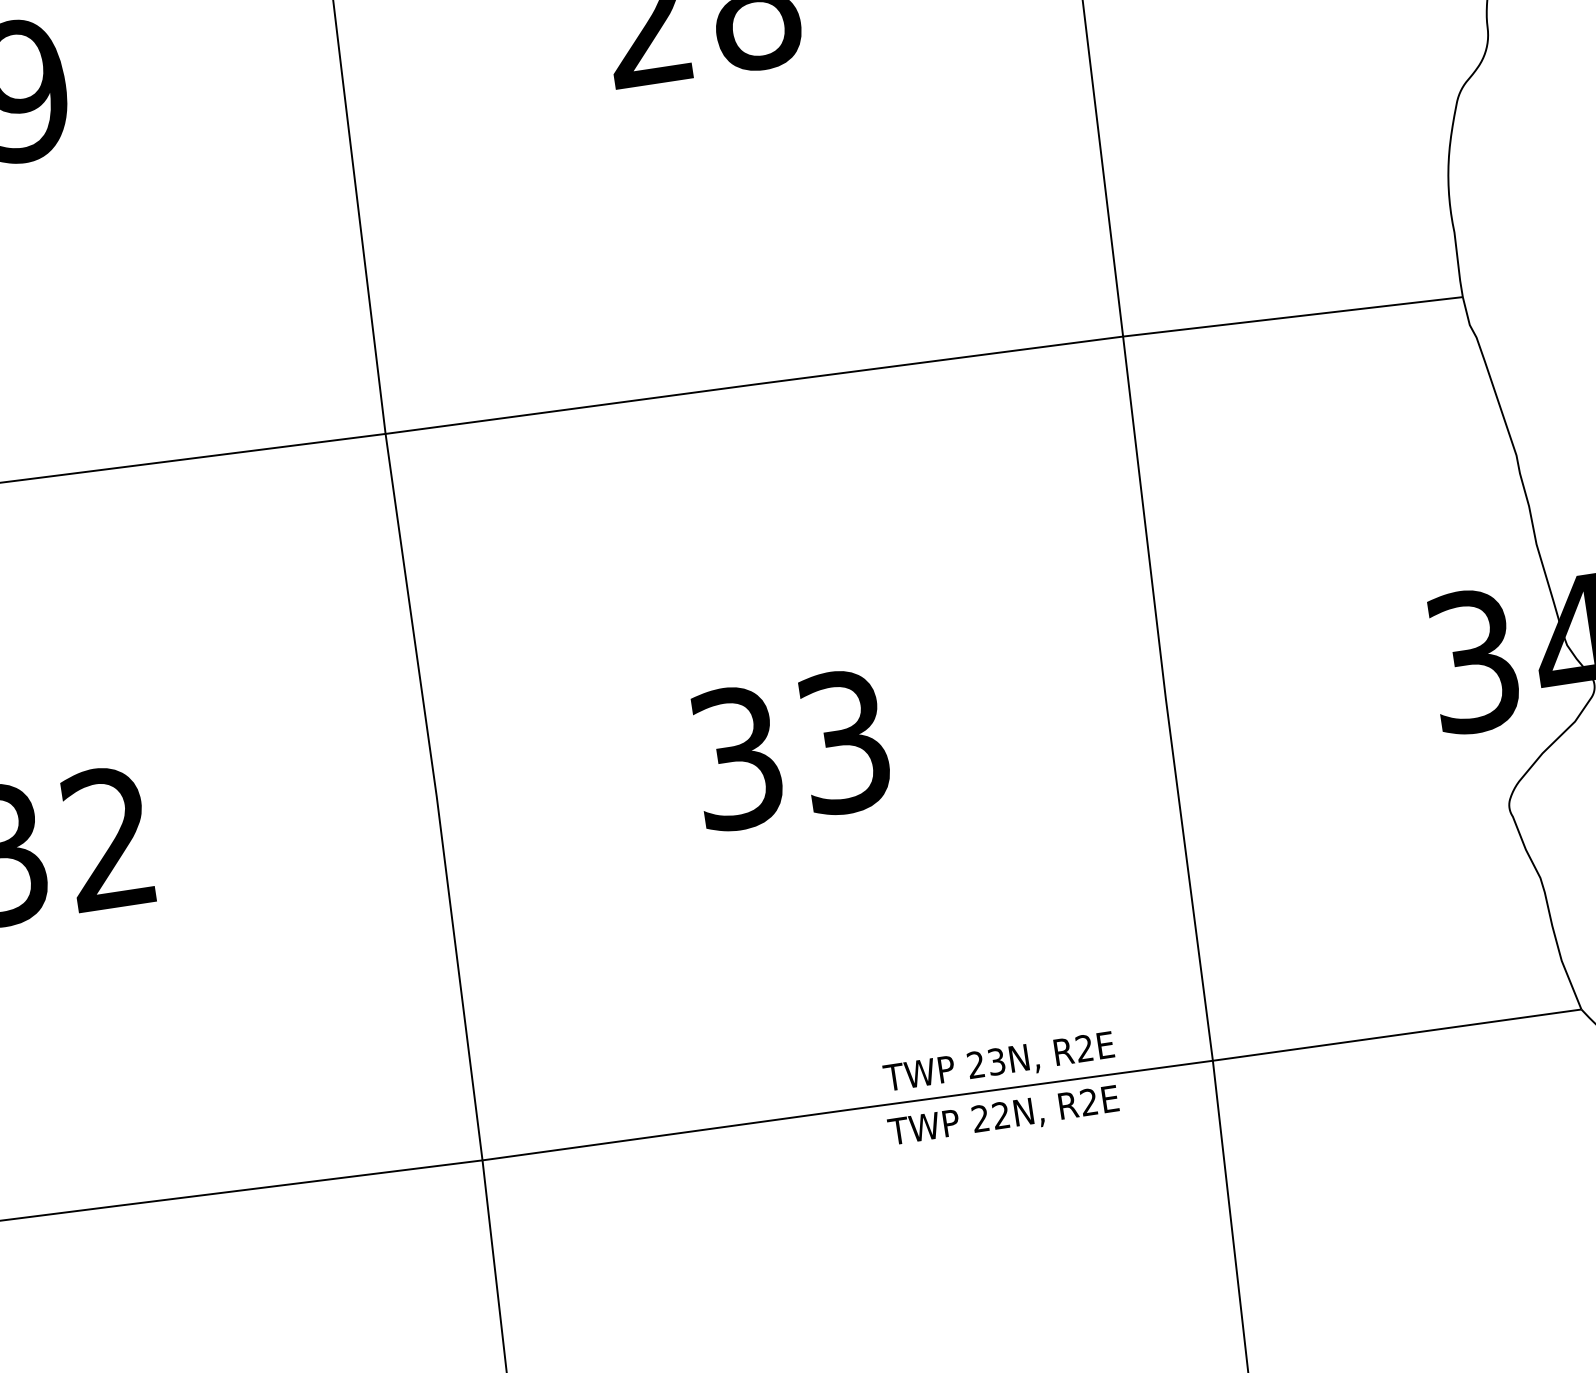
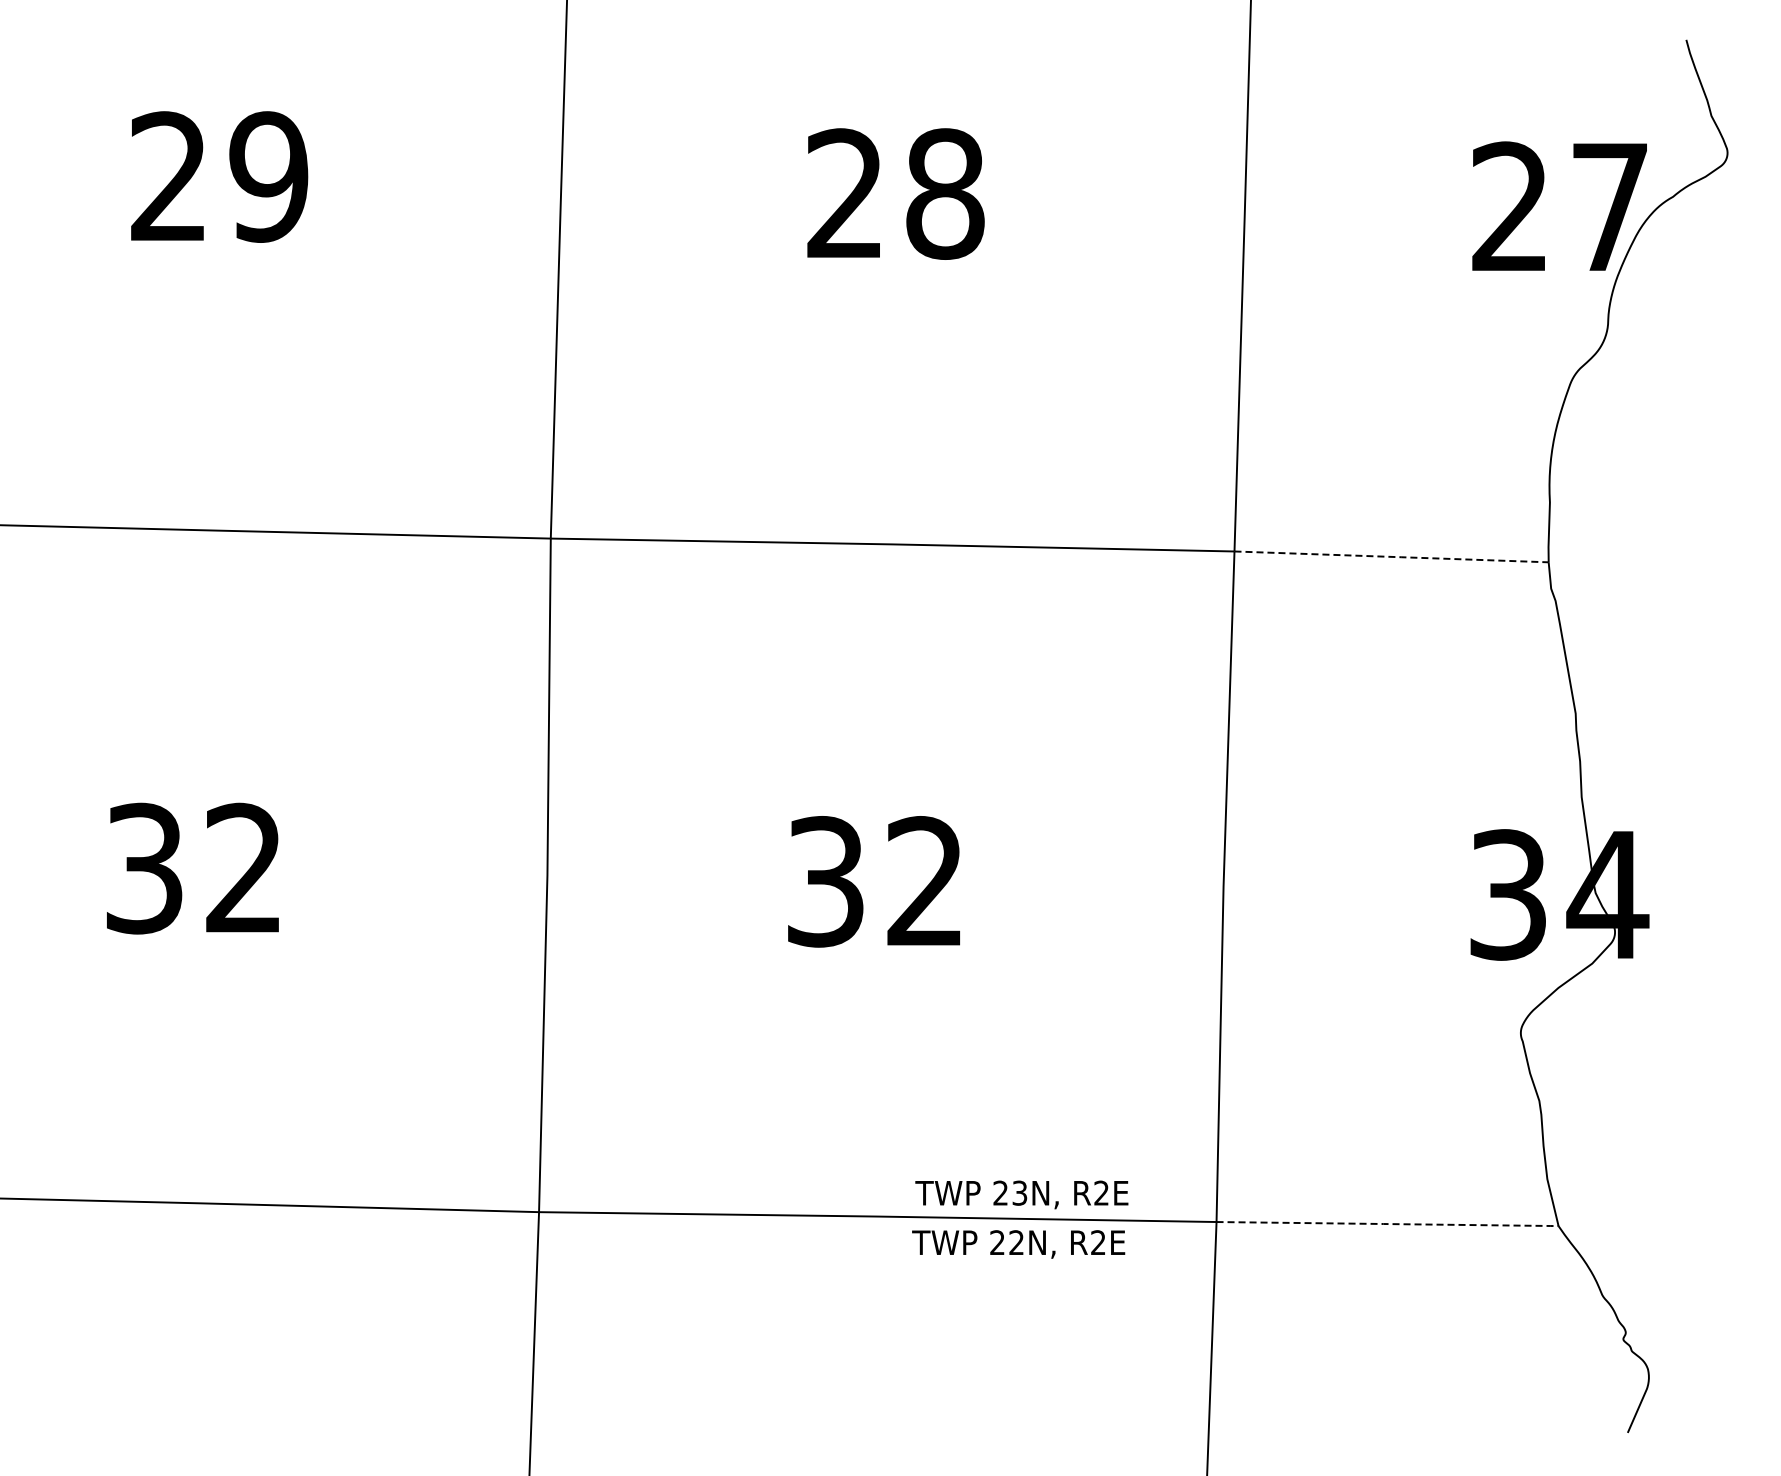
line: (1292, 316) -> (1391, 556), solid -> dashed
text: (844, 741) -> (925, 881), 33 -> 32
line: (1397, 1035) -> (1387, 1224), solid -> dashed

